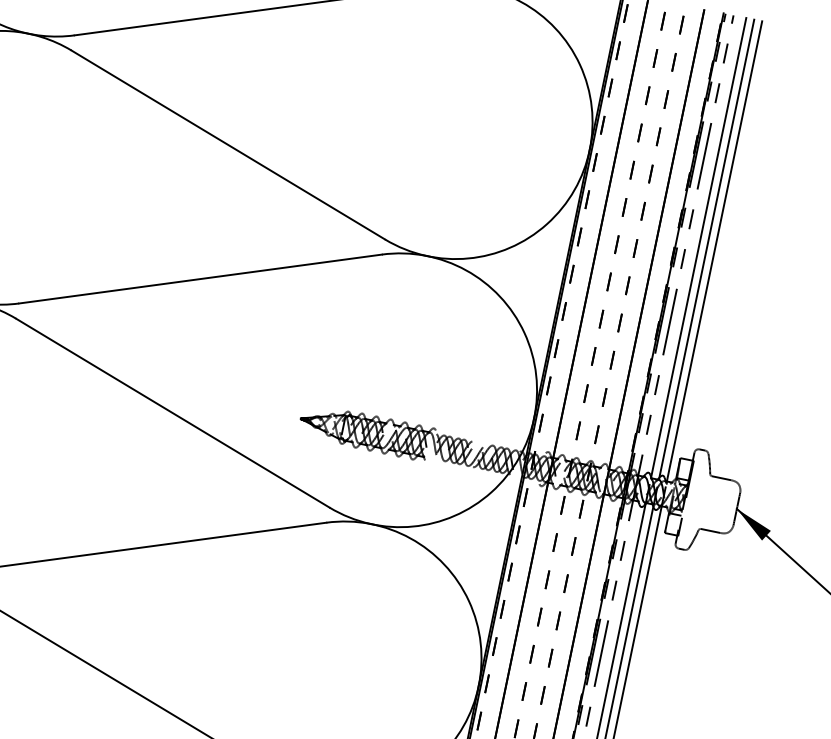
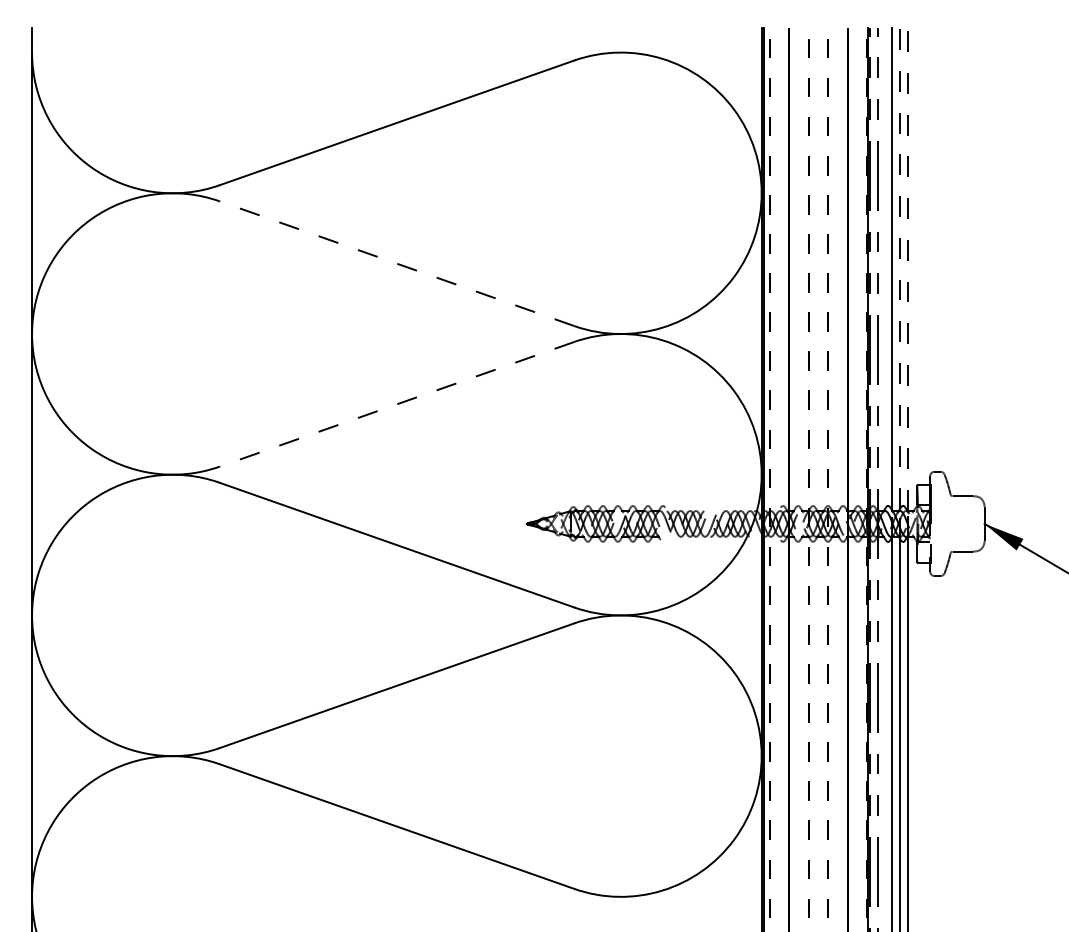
line: (227, 144) -> (396, 263), solid -> dashed
line: (707, 248) -> (900, 267), solid -> dashed
line: (714, 250) -> (908, 268), solid -> dashed
line: (200, 279) -> (396, 404), solid -> dashed

